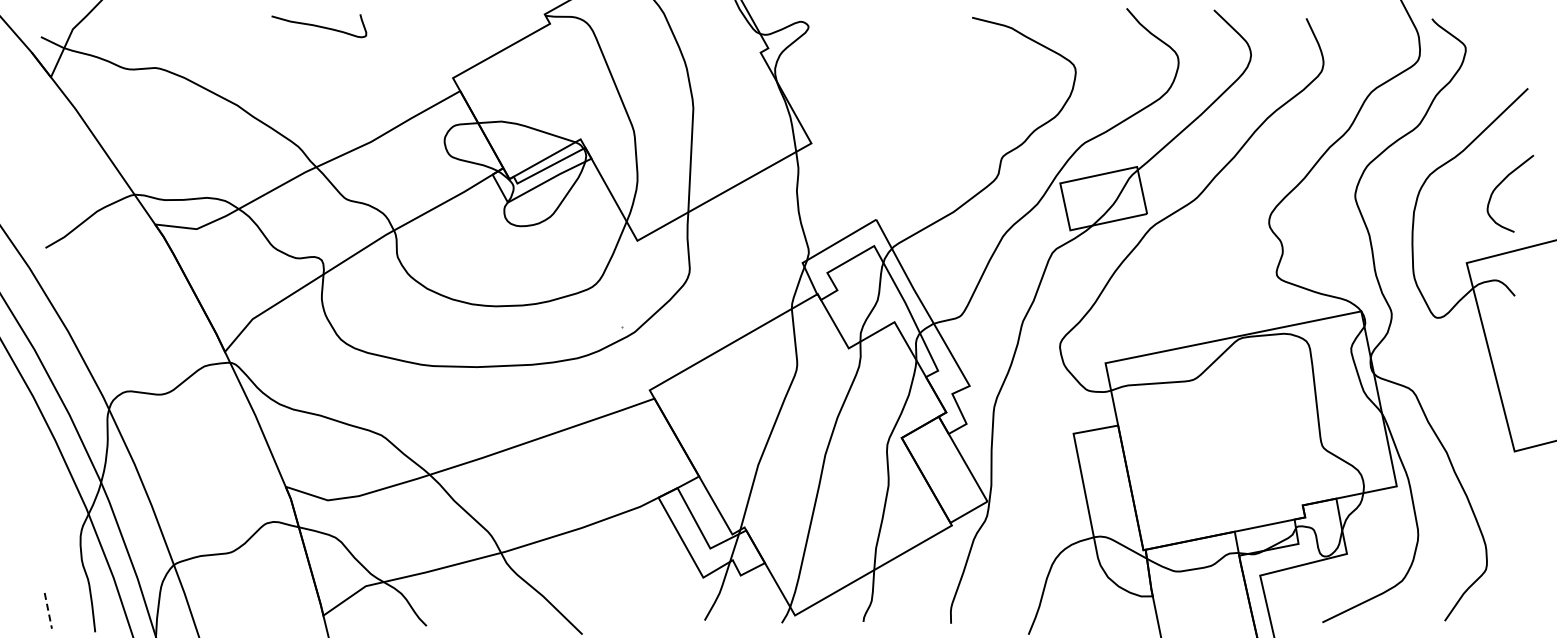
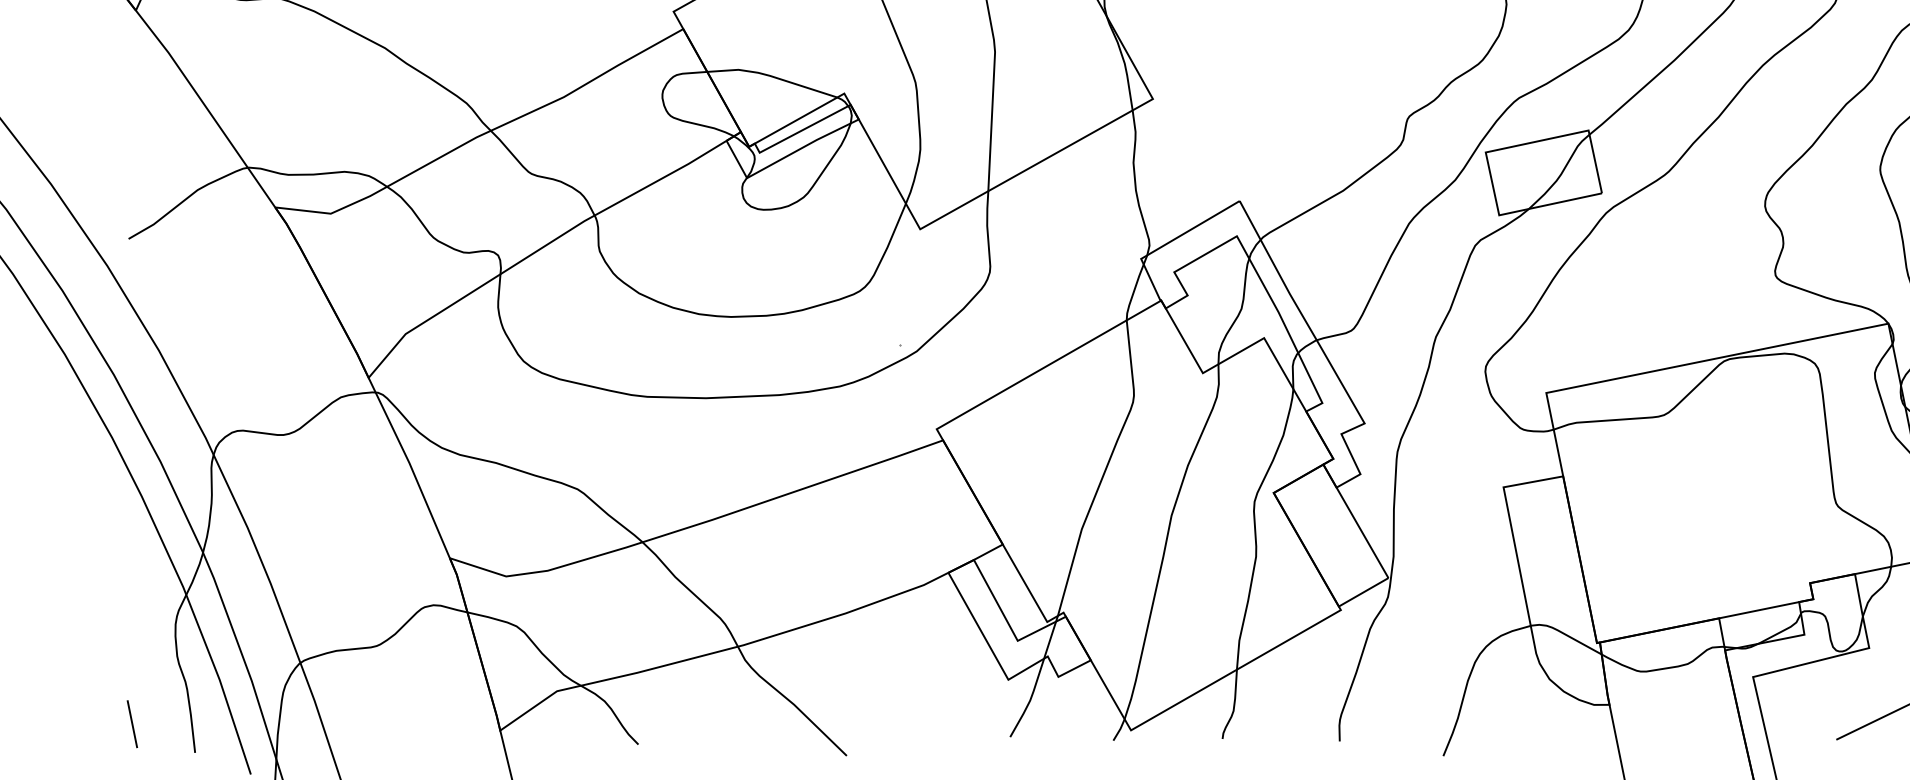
line: (48, 611) -> (132, 725), dashed -> solid

